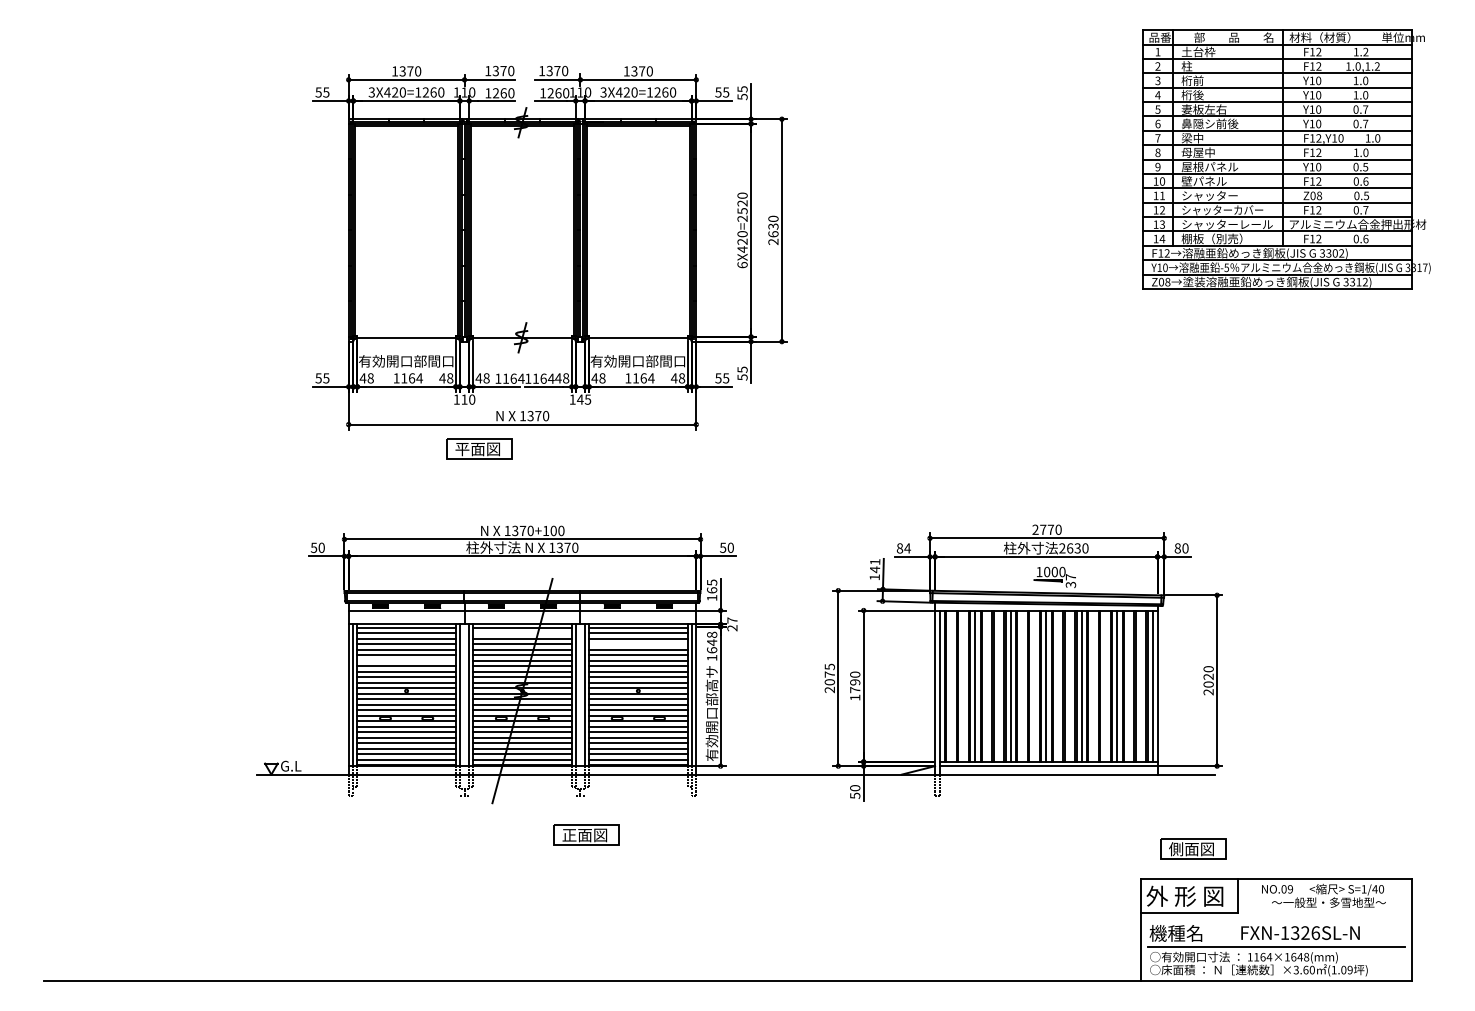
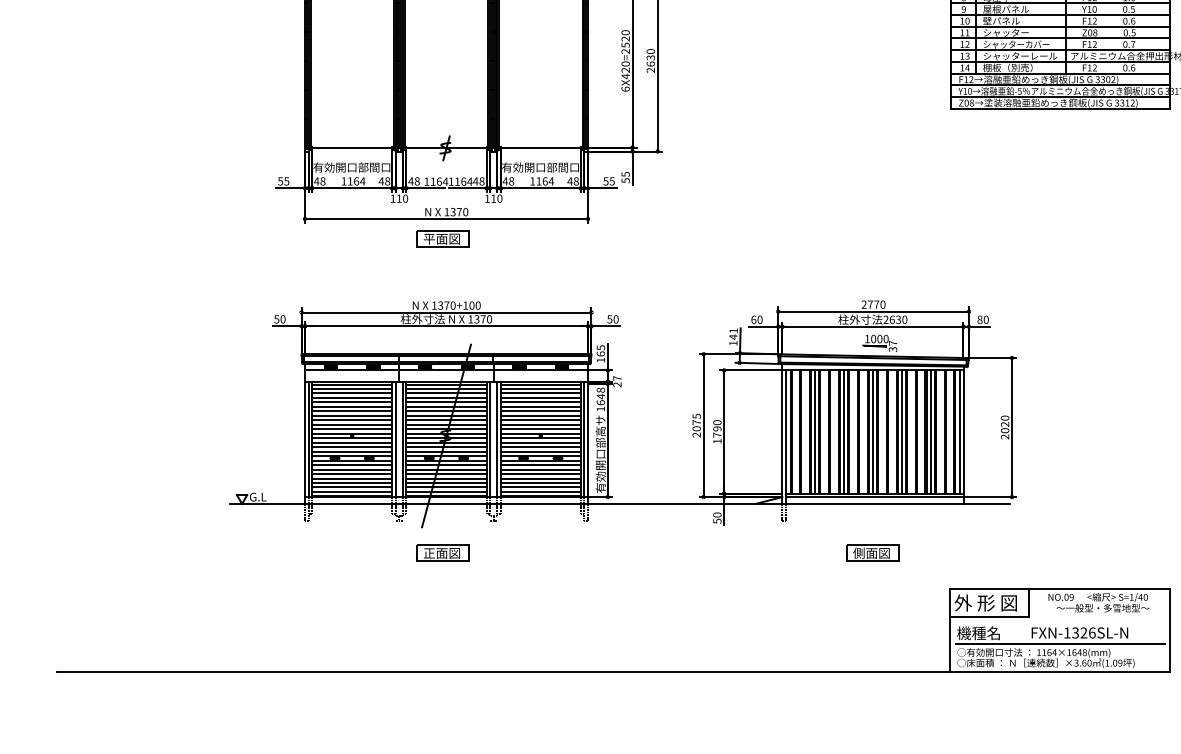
text: (583, 399) -> (496, 198), 145 -> 110
part: (479, 448) -> (443, 238), moved
text: (903, 548) -> (756, 319), 84 -> 60
line: (522, 633) -> (446, 389), added
line: (638, 644) -> (540, 398), added
line: (406, 660) -> (352, 411), added
part: (586, 834) -> (443, 552), moved
part: (1193, 848) -> (873, 552), moved

